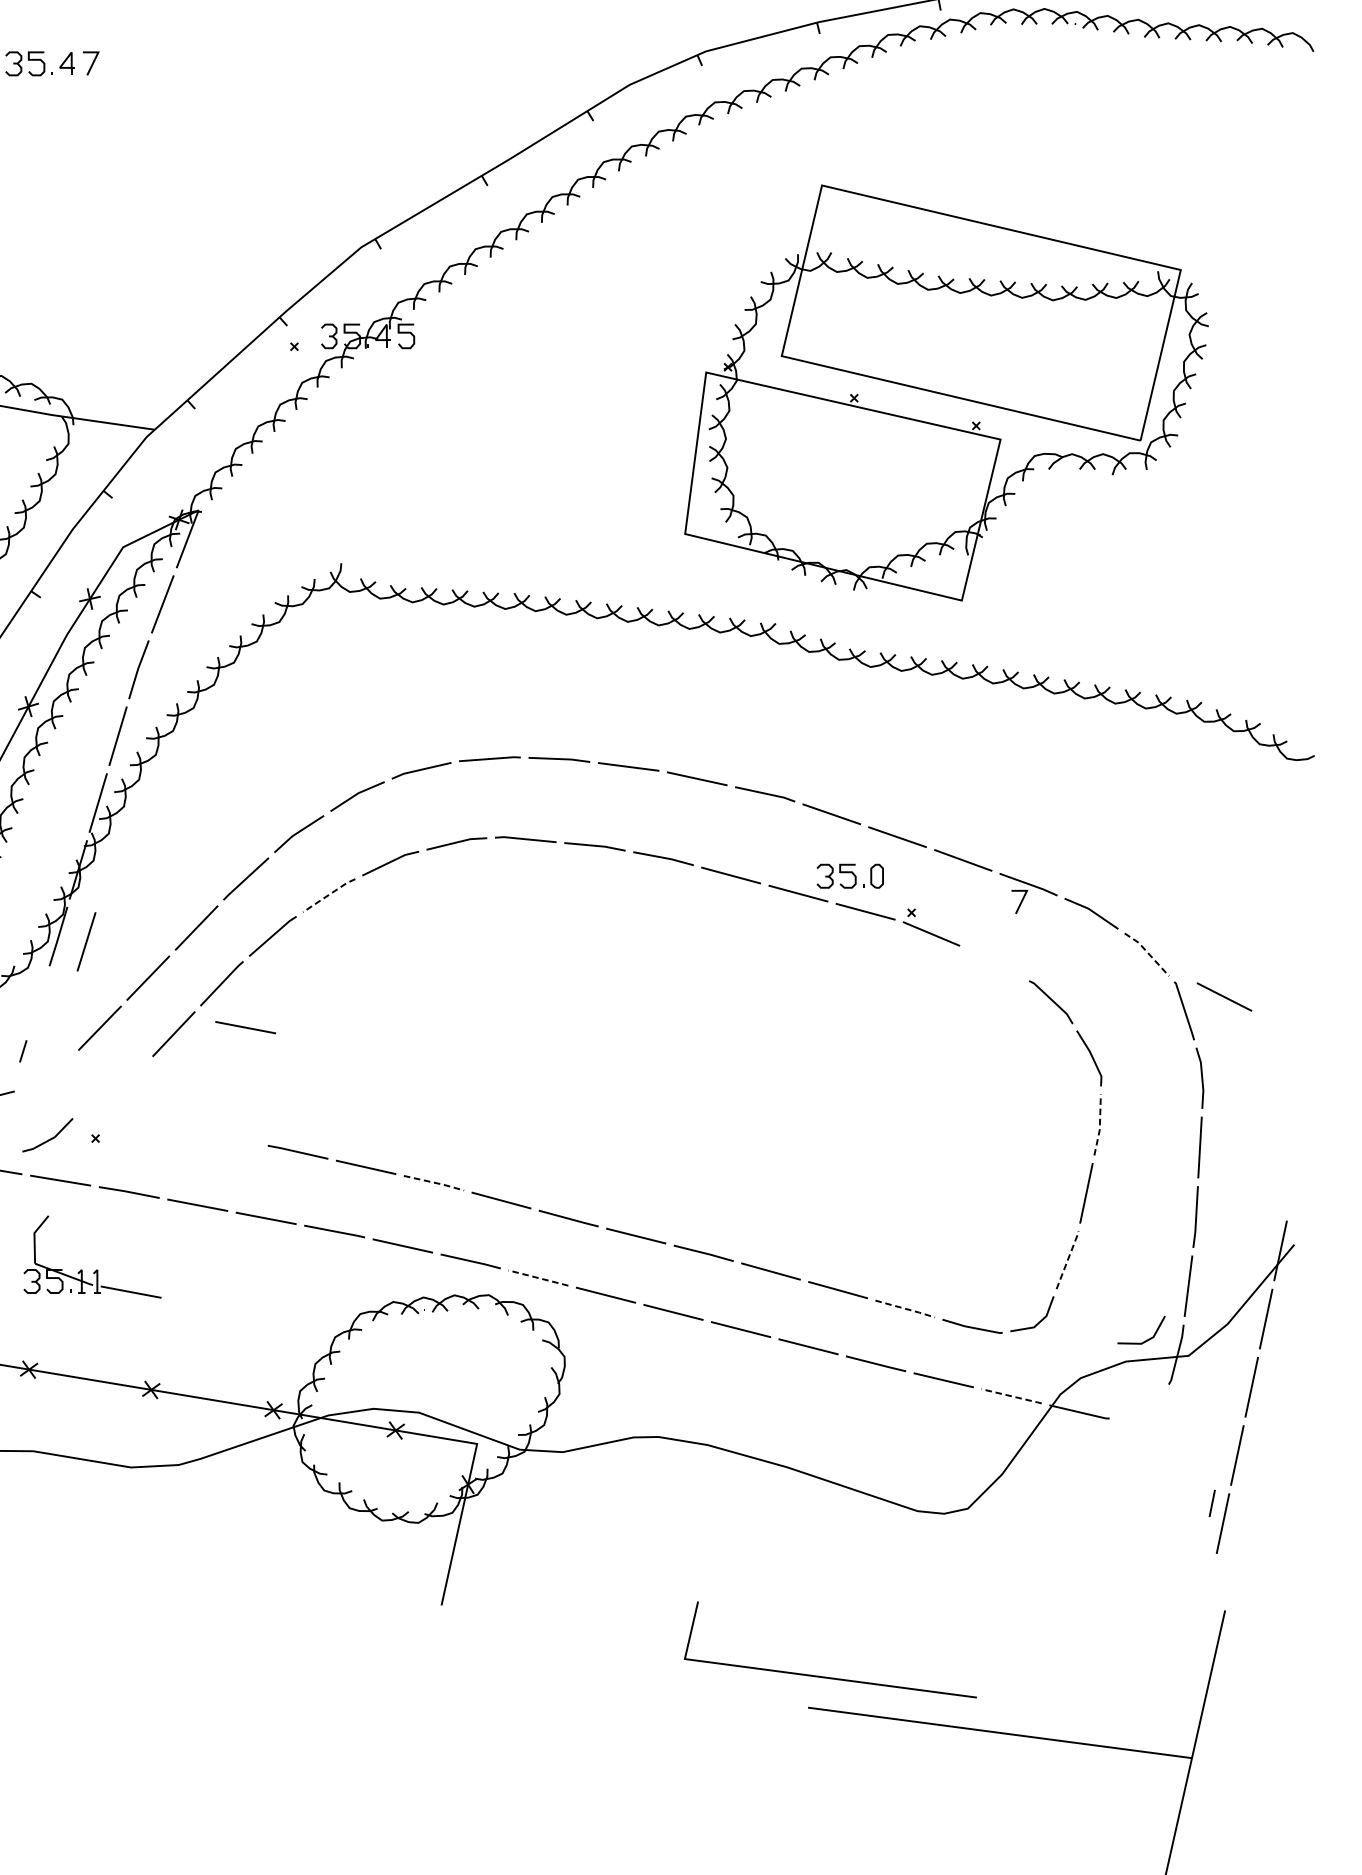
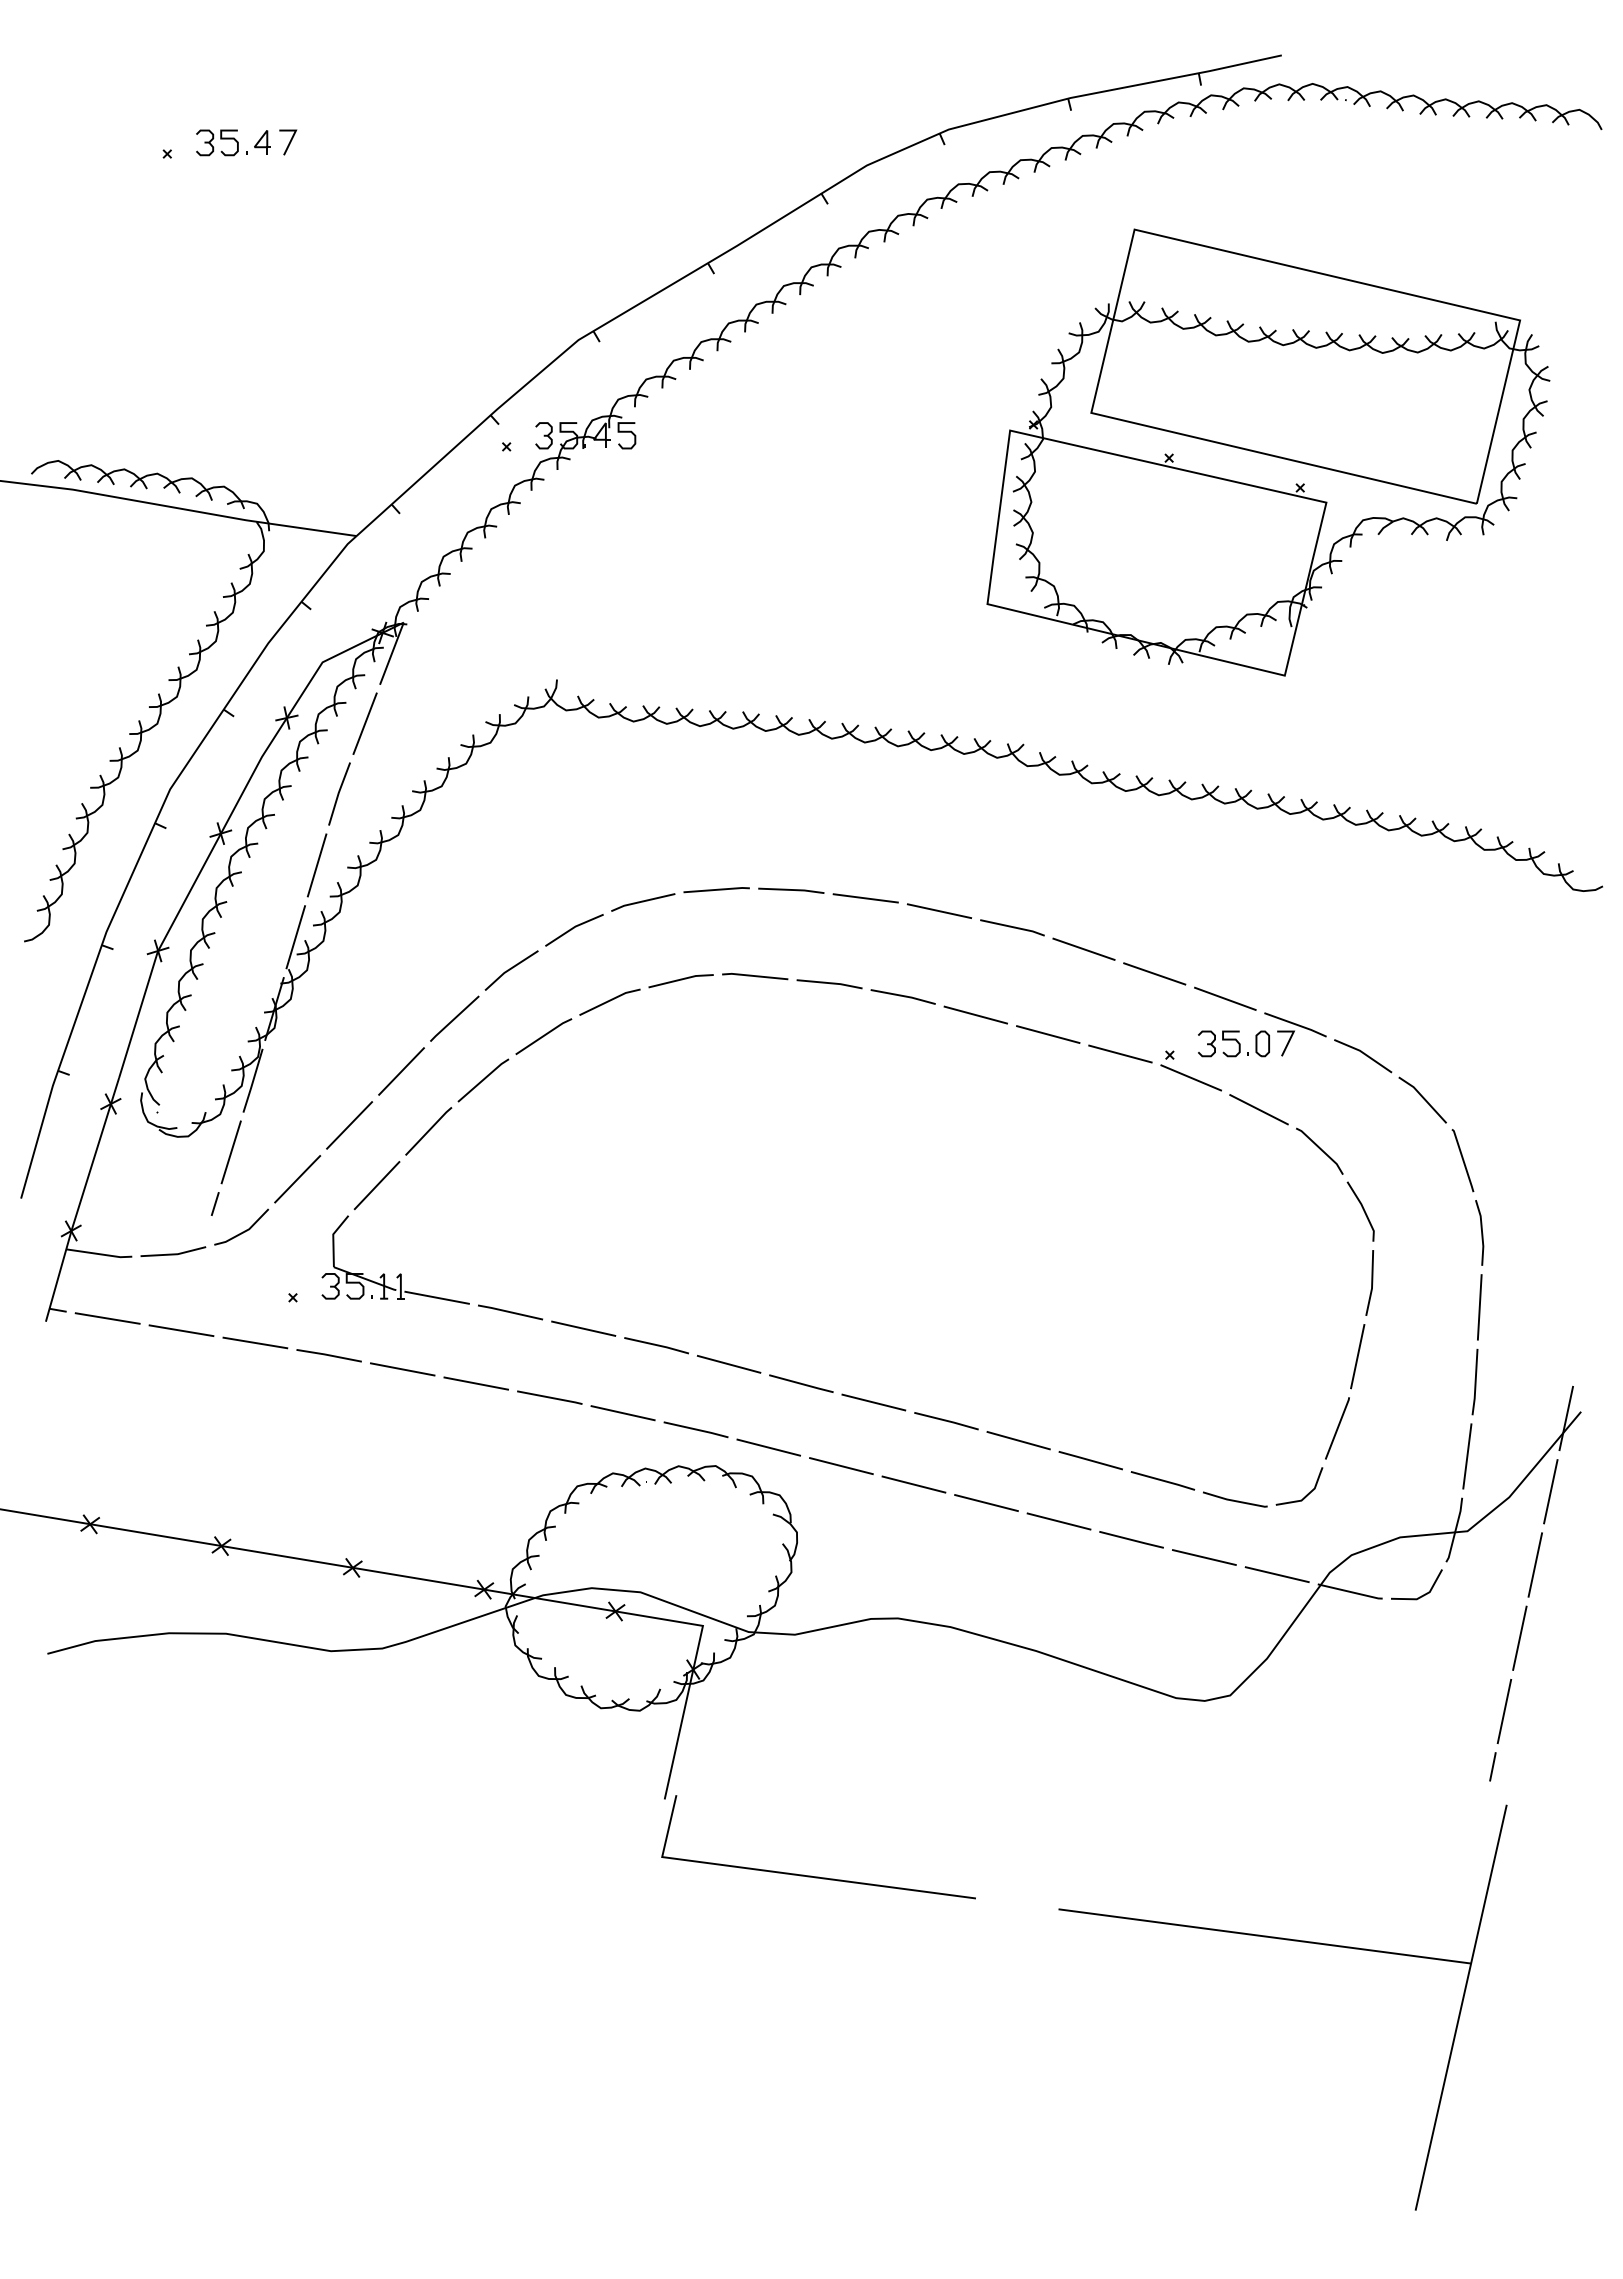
part: (946, 392) -> (1268, 452), moved
part: (849, 875) -> (1233, 1043), moved
line: (328, 894) -> (543, 1035), dashed -> solid
line: (85, 941) -> (230, 1152), moved
line: (1147, 953) -> (1423, 1098), dashed -> solid
line: (1223, 996) -> (1258, 1109), moved
line: (245, 1027) -> (453, 1178), removed
line: (1100, 1125) -> (1372, 1283), dashed -> solid
line: (50, 1138) -> (244, 1230), moved
line: (434, 1183) -> (657, 1345), dashed -> solid
line: (1067, 1259) -> (1337, 1427), dashed -> solid
part: (96, 1269) -> (399, 1273), moved
line: (538, 1277) -> (768, 1447), dashed -> solid
line: (906, 1308) -> (1164, 1480), dashed -> solid
line: (1145, 1340) -> (1421, 1595), moved
line: (1010, 1396) -> (1276, 1574), dashed -> solid
line: (1211, 1503) -> (1492, 1766), moved
line: (823, 1676) -> (811, 1875), moved

